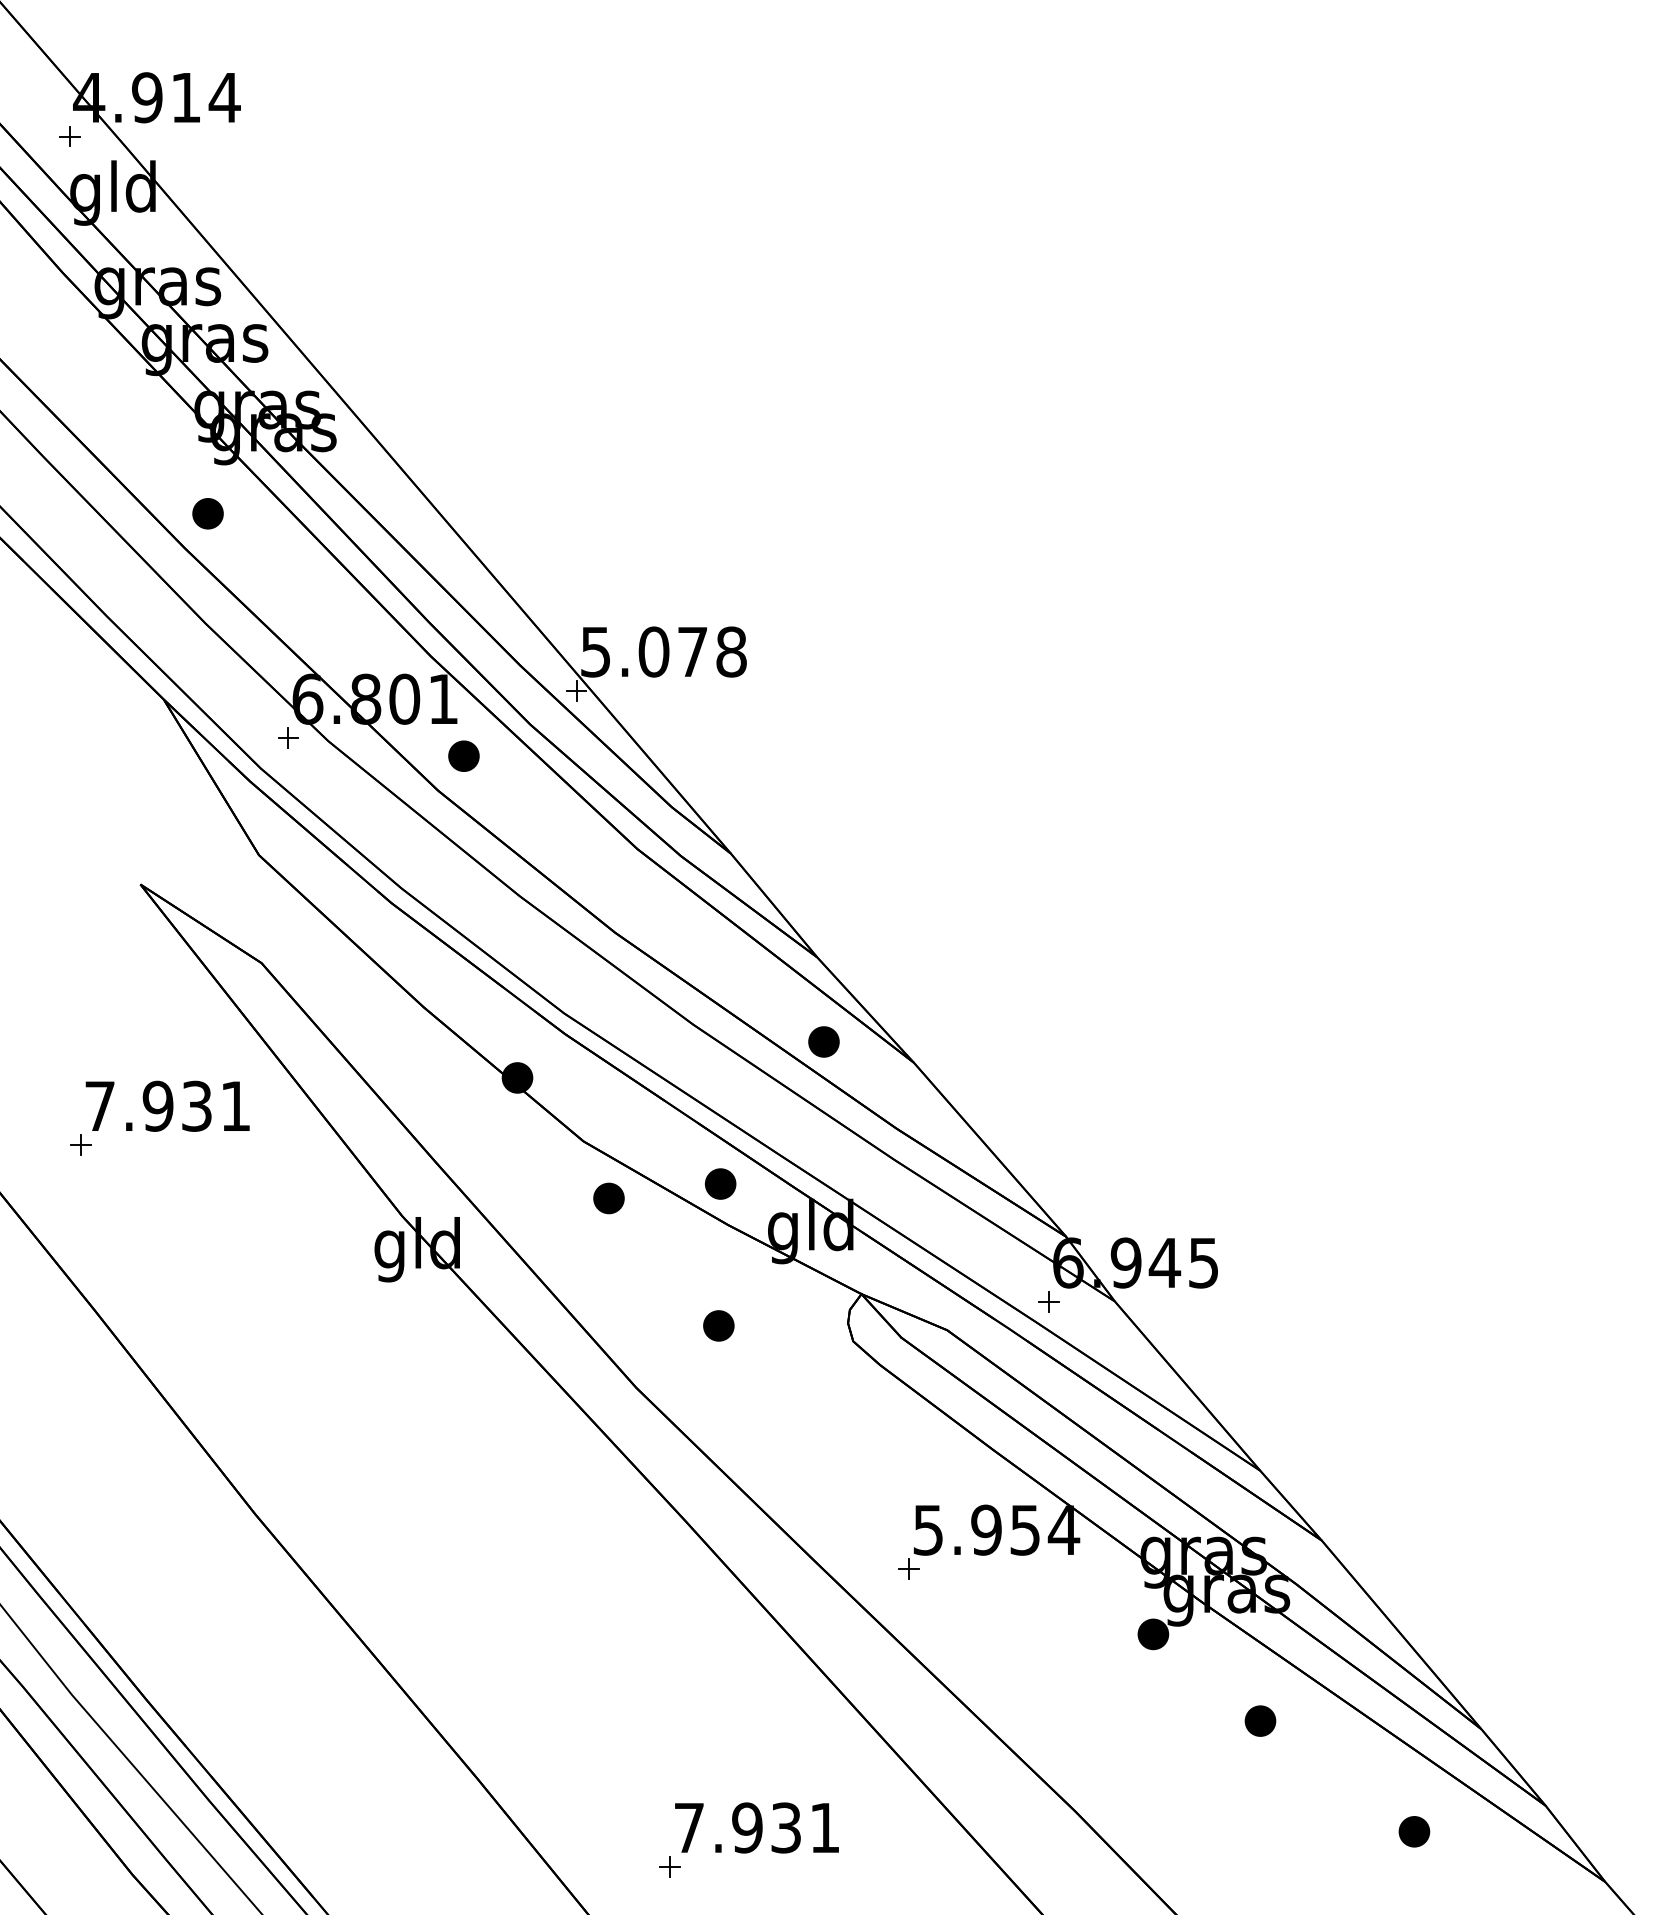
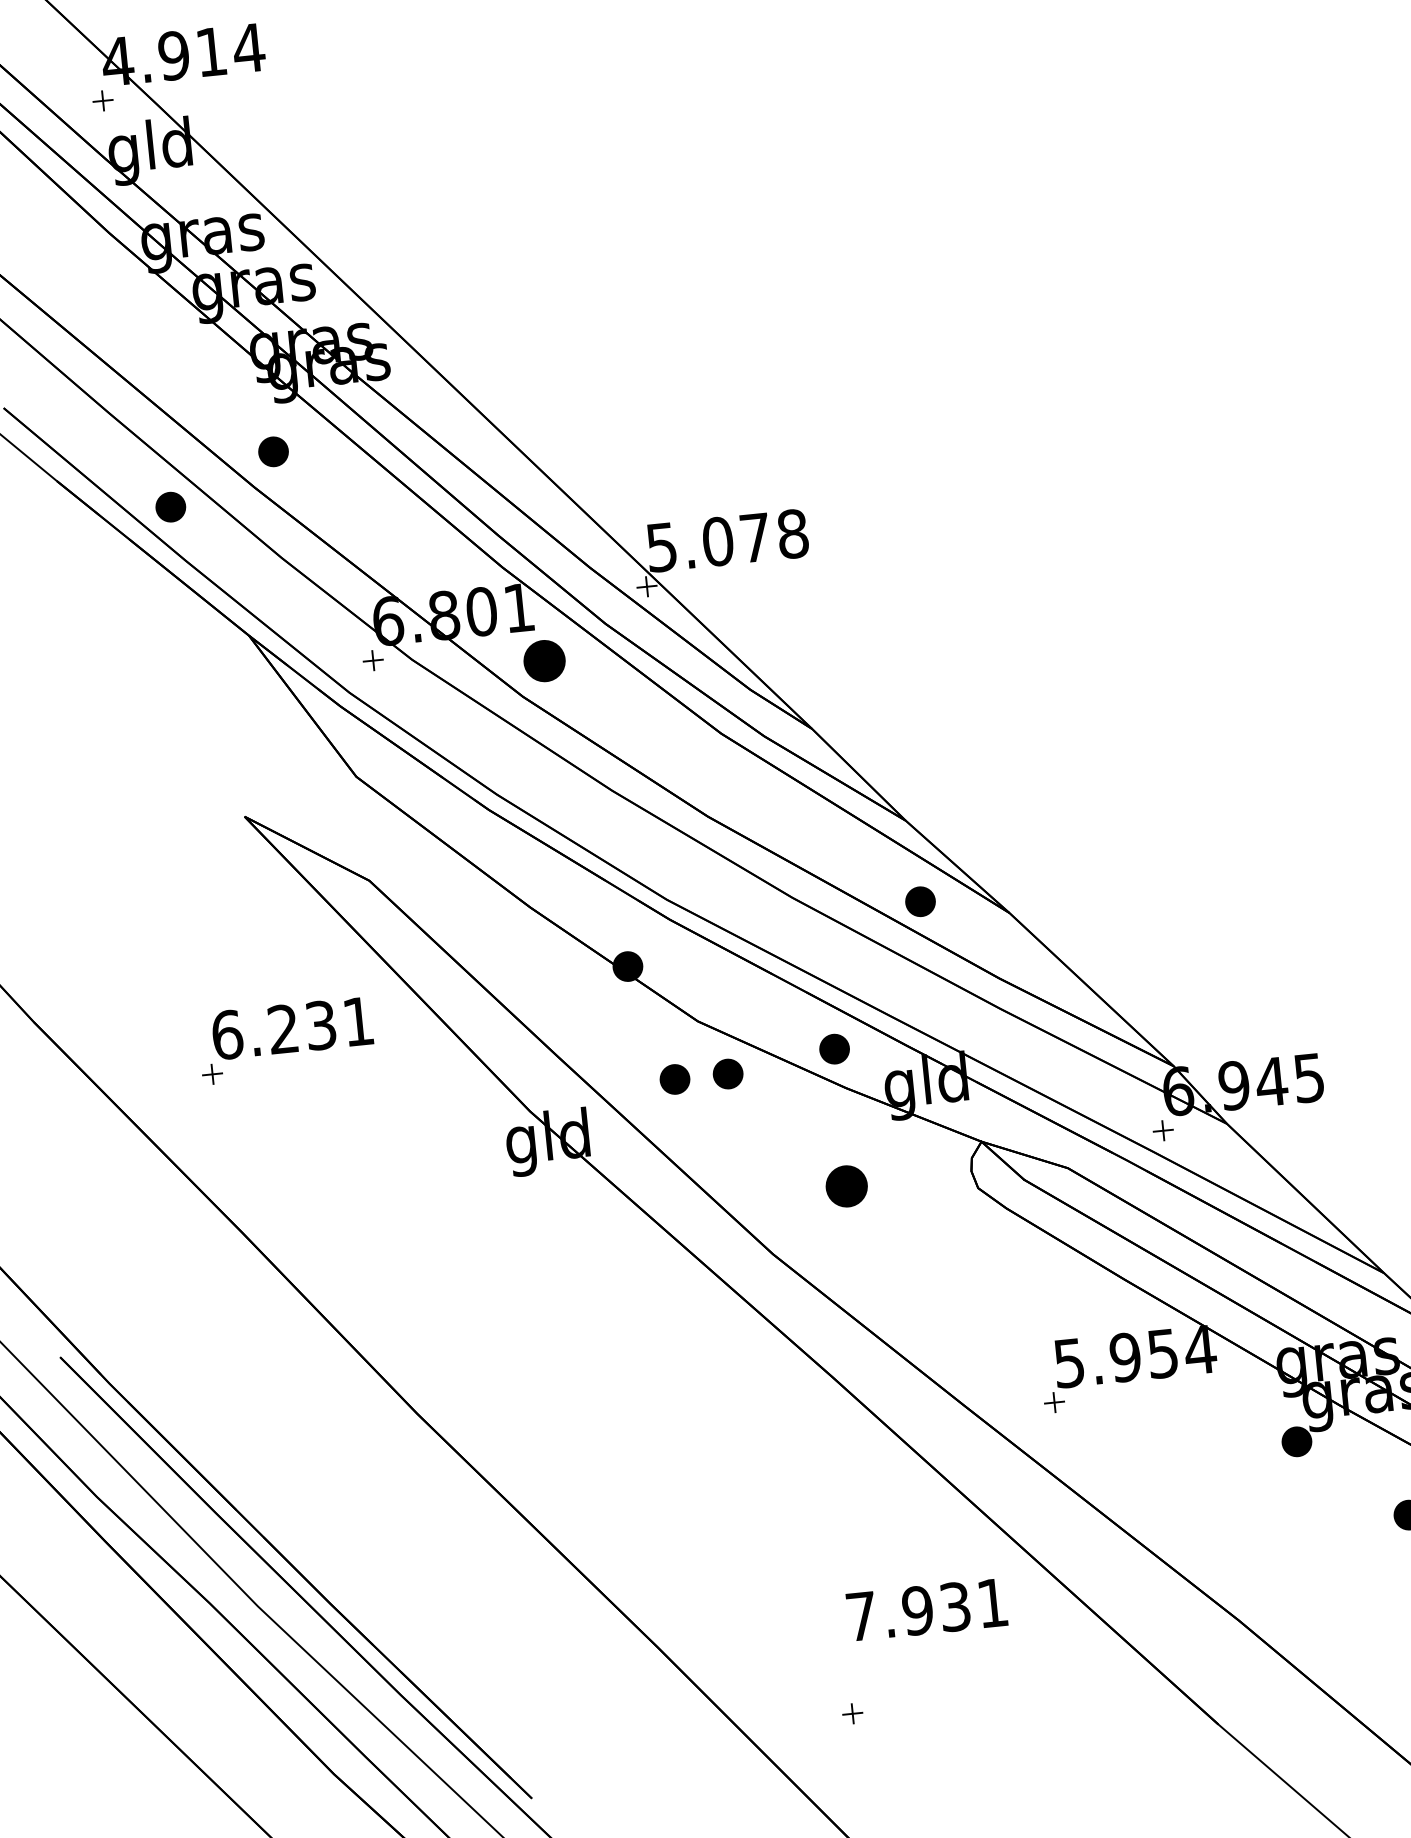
part: (96, 559) -> (170, 506), added
part: (463, 755) -> (544, 660), size x1.4
text: (129, 1105) -> (255, 1031), 7.931 -> 6.231
part: (553, 1198) -> (674, 1079), added
part: (718, 1325) -> (846, 1186), size x1.4
text: (756, 1827) -> (926, 1609), moved

